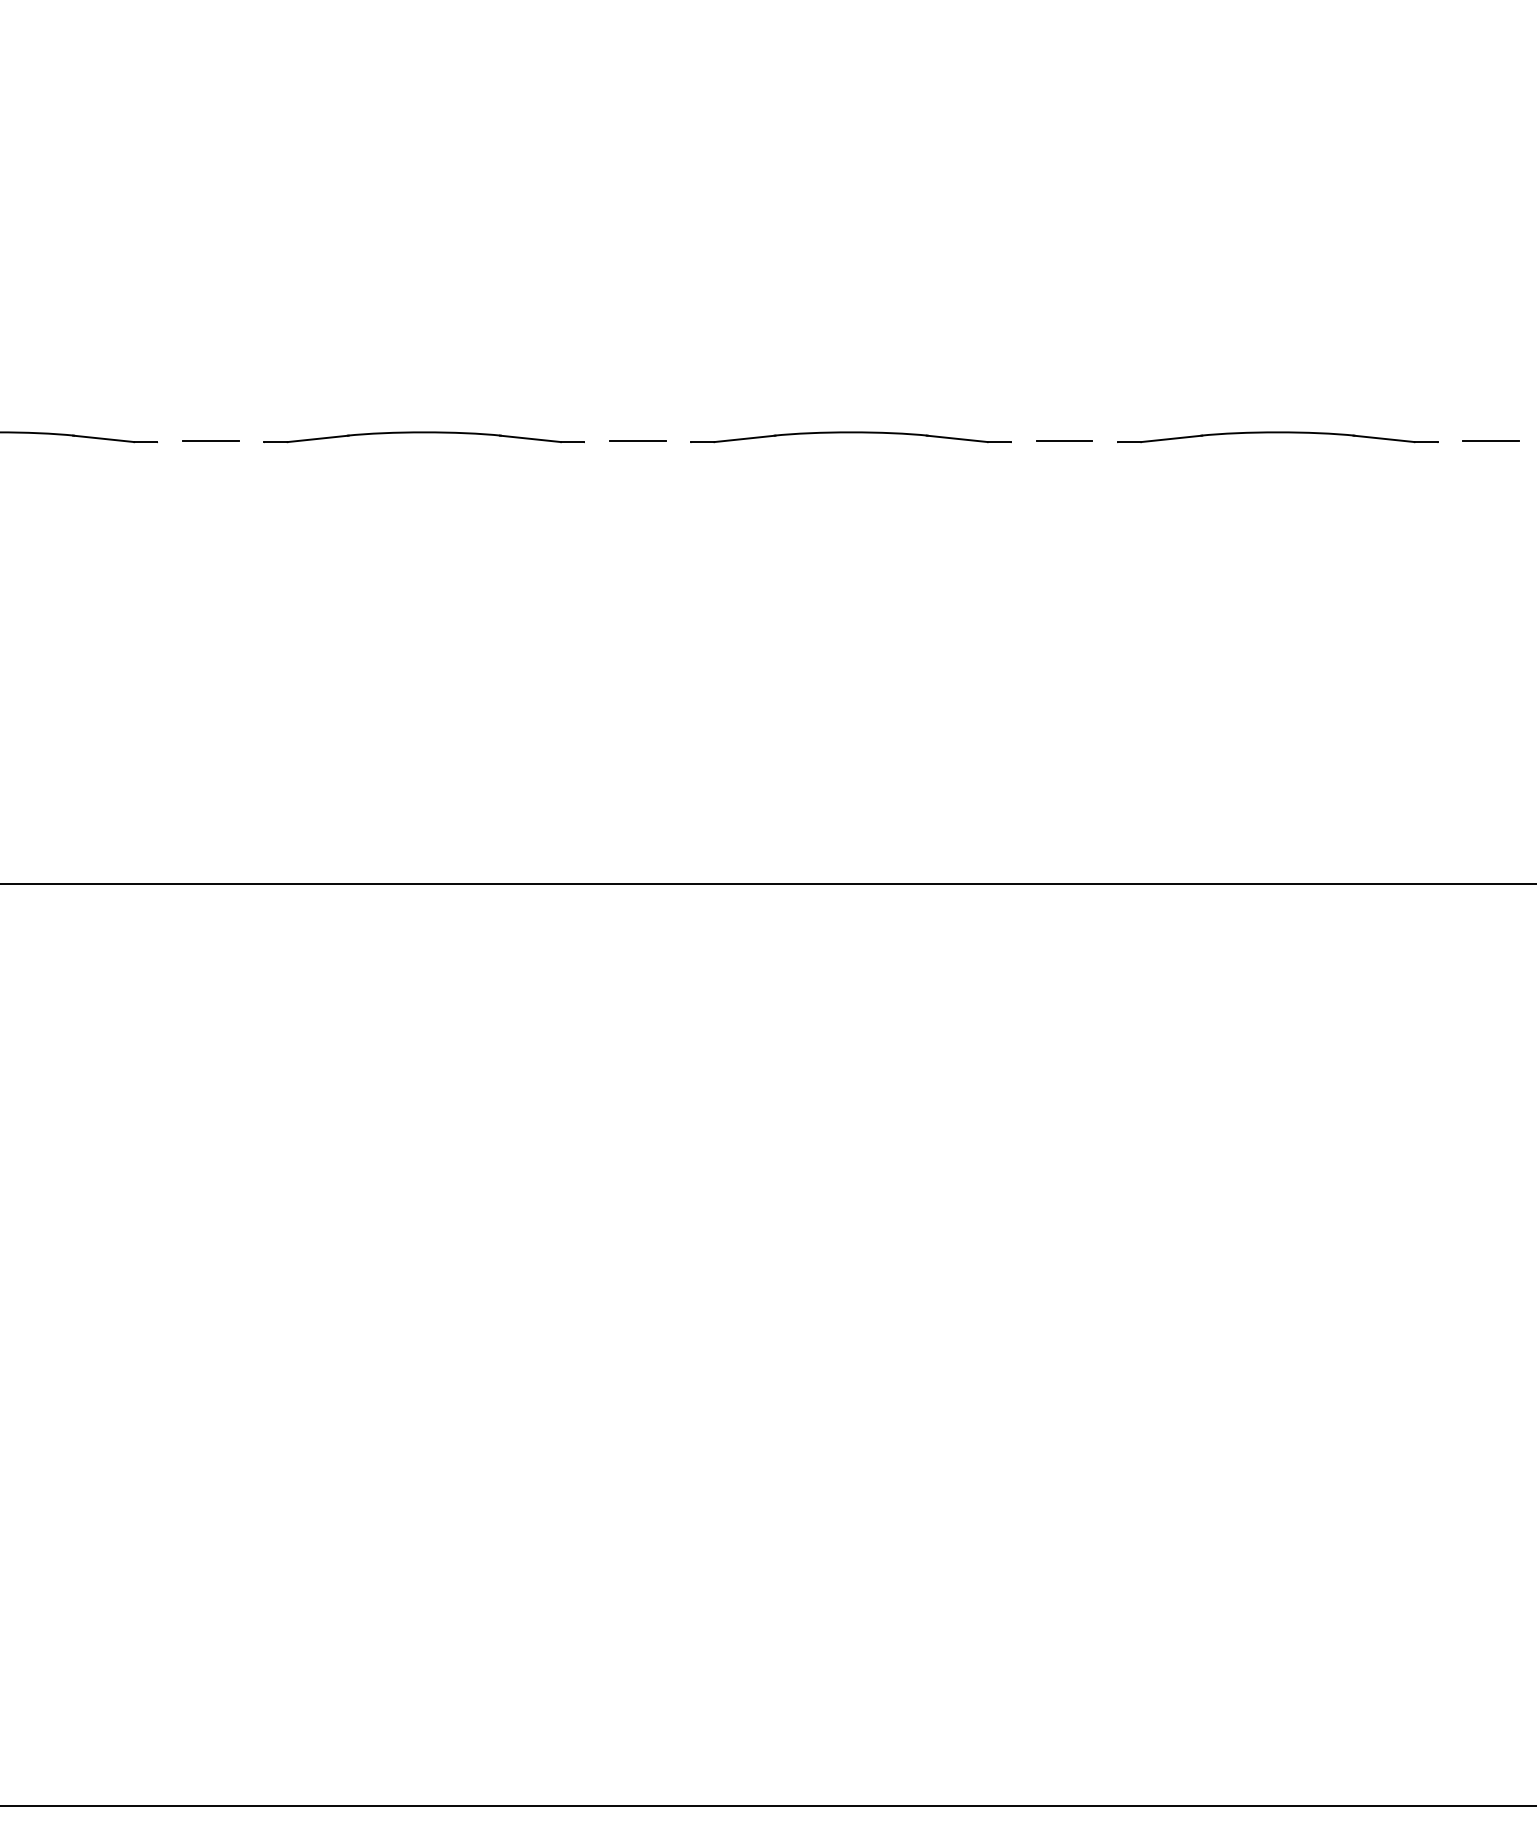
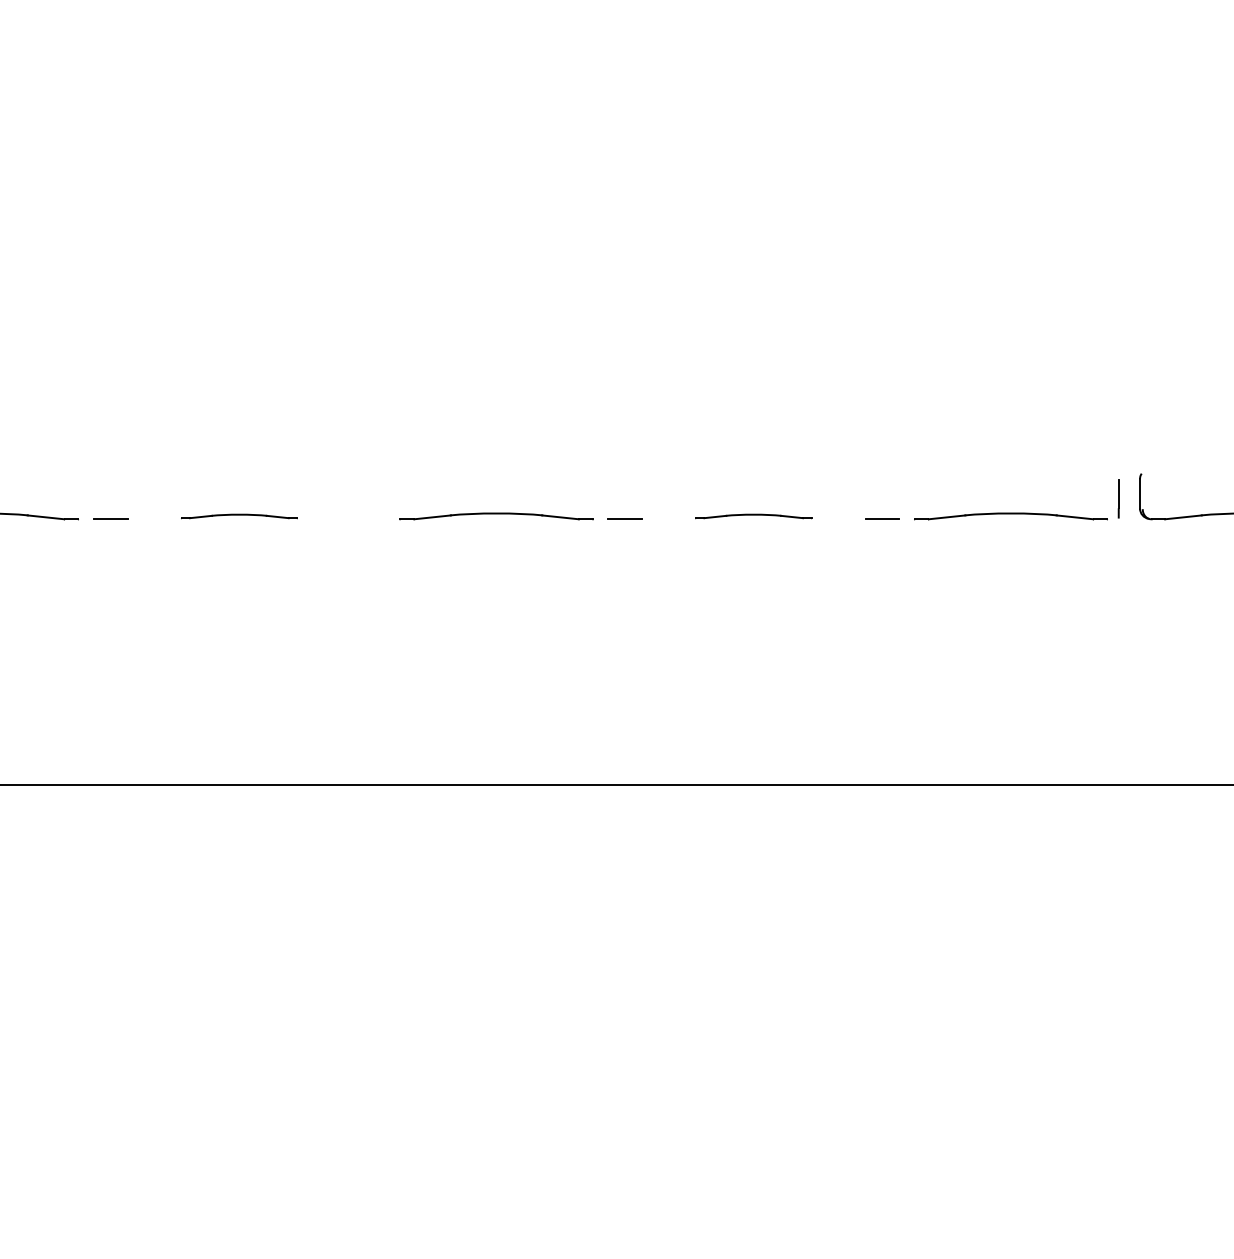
part: (424, 437) -> (239, 516), size x0.6
part: (1277, 437) -> (753, 516), size x0.6
line: (636, 440) -> (367, 518), removed

